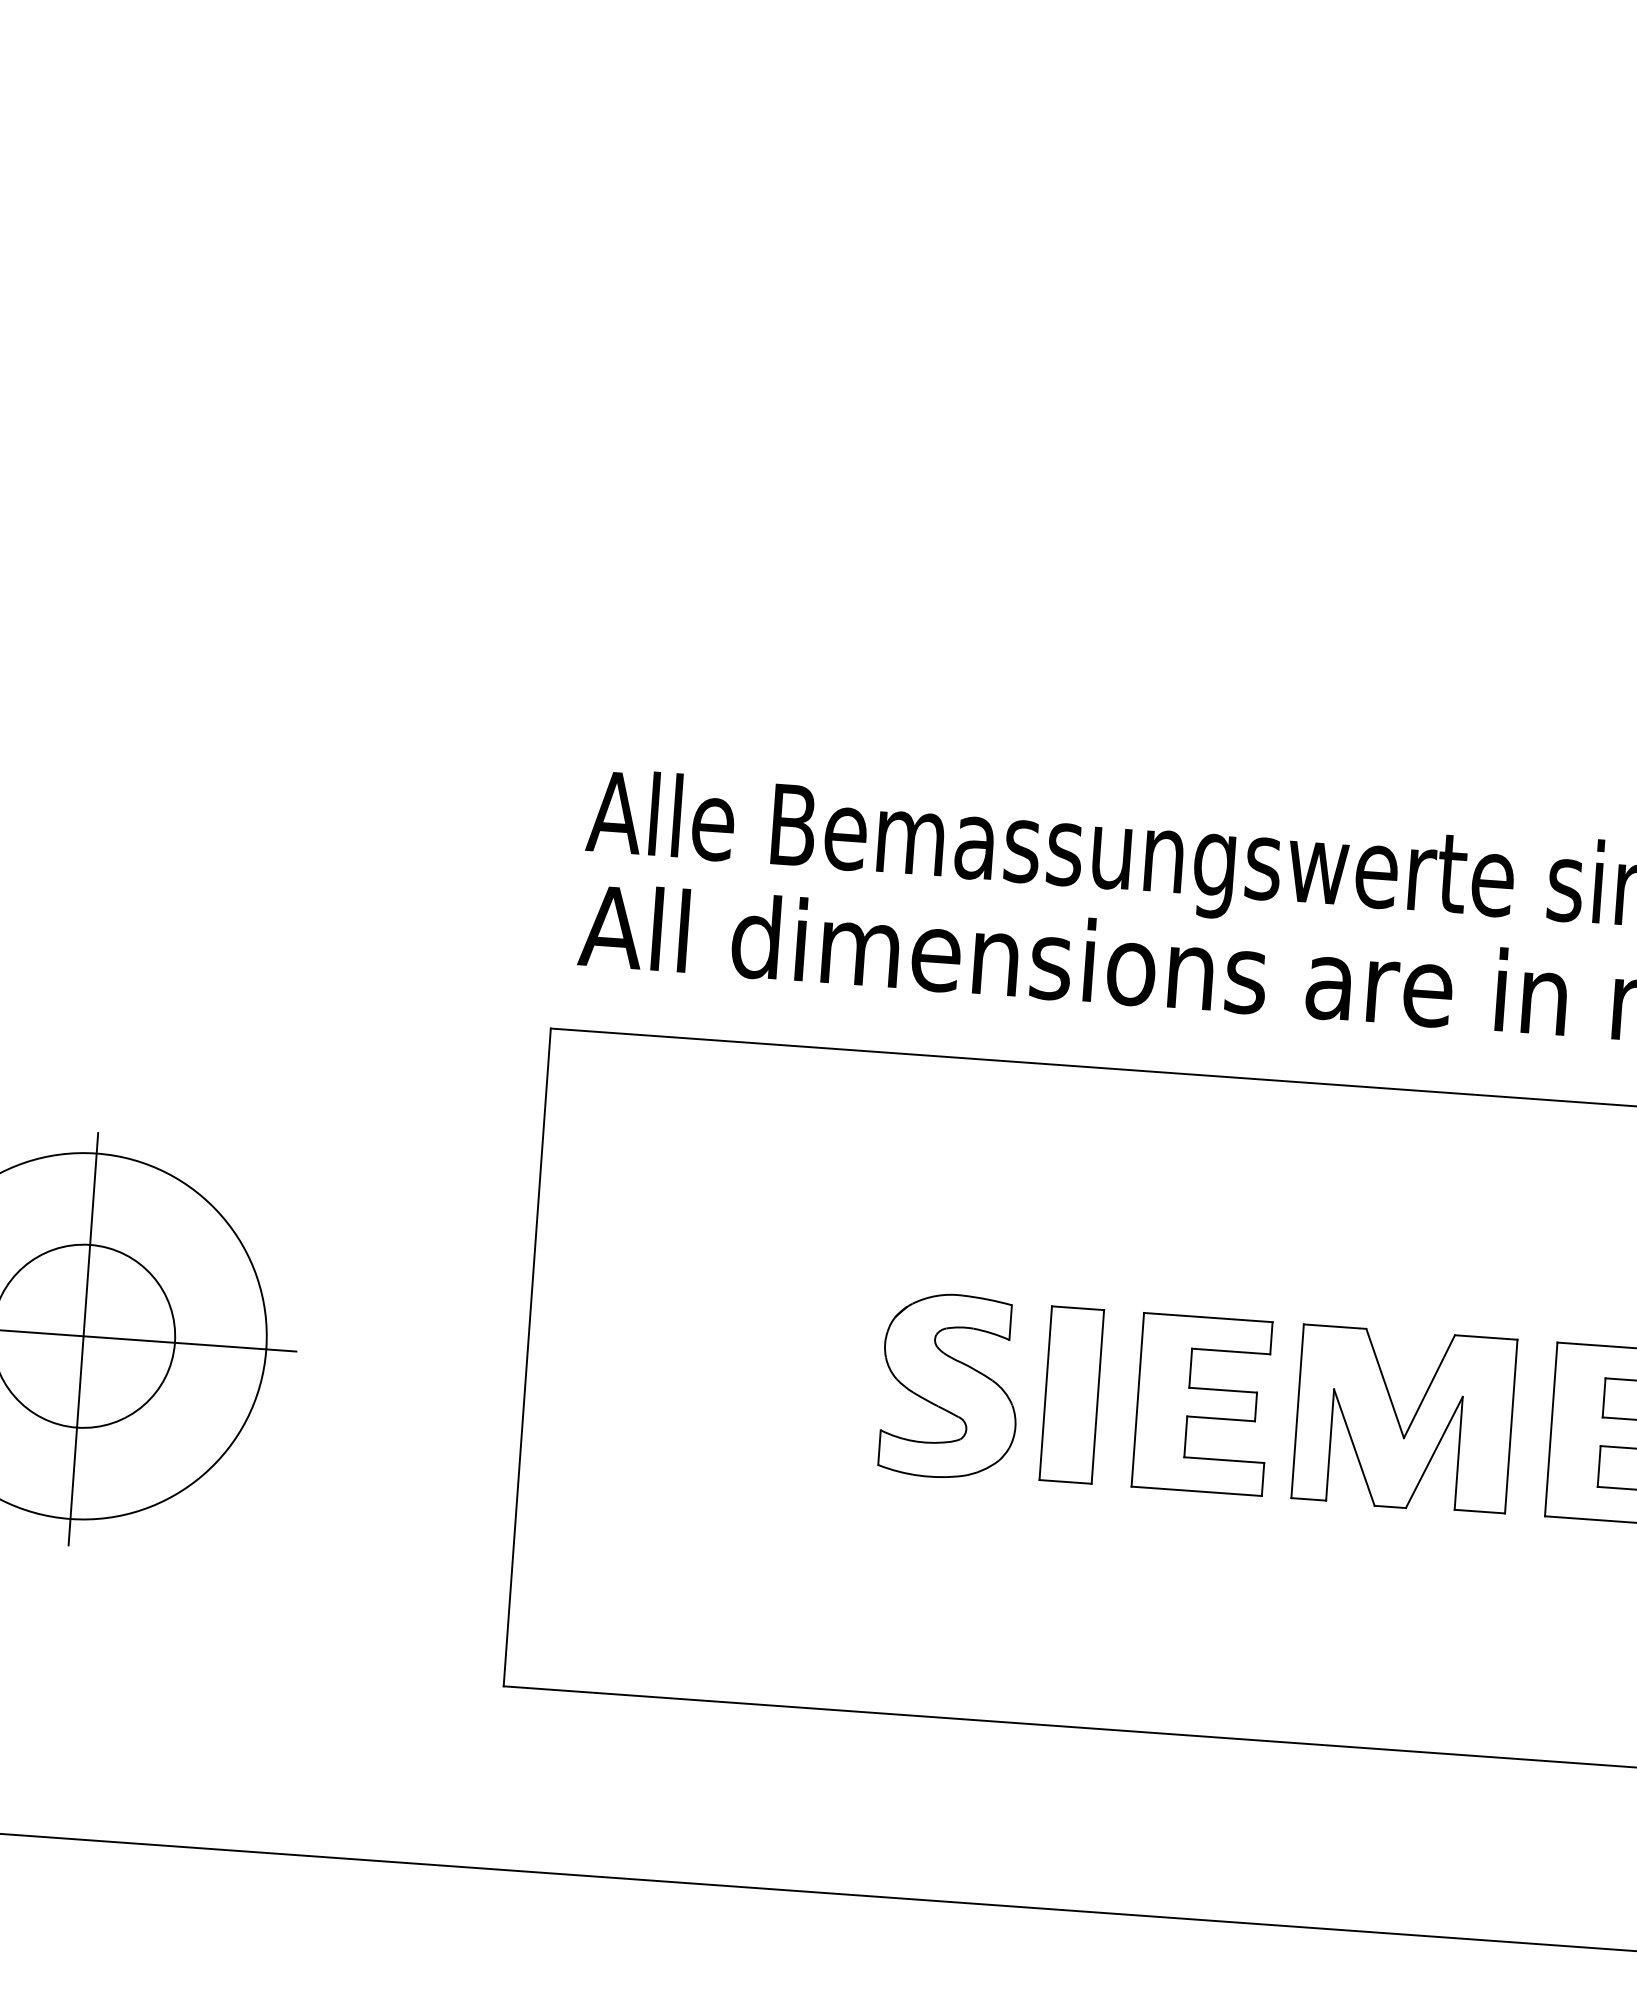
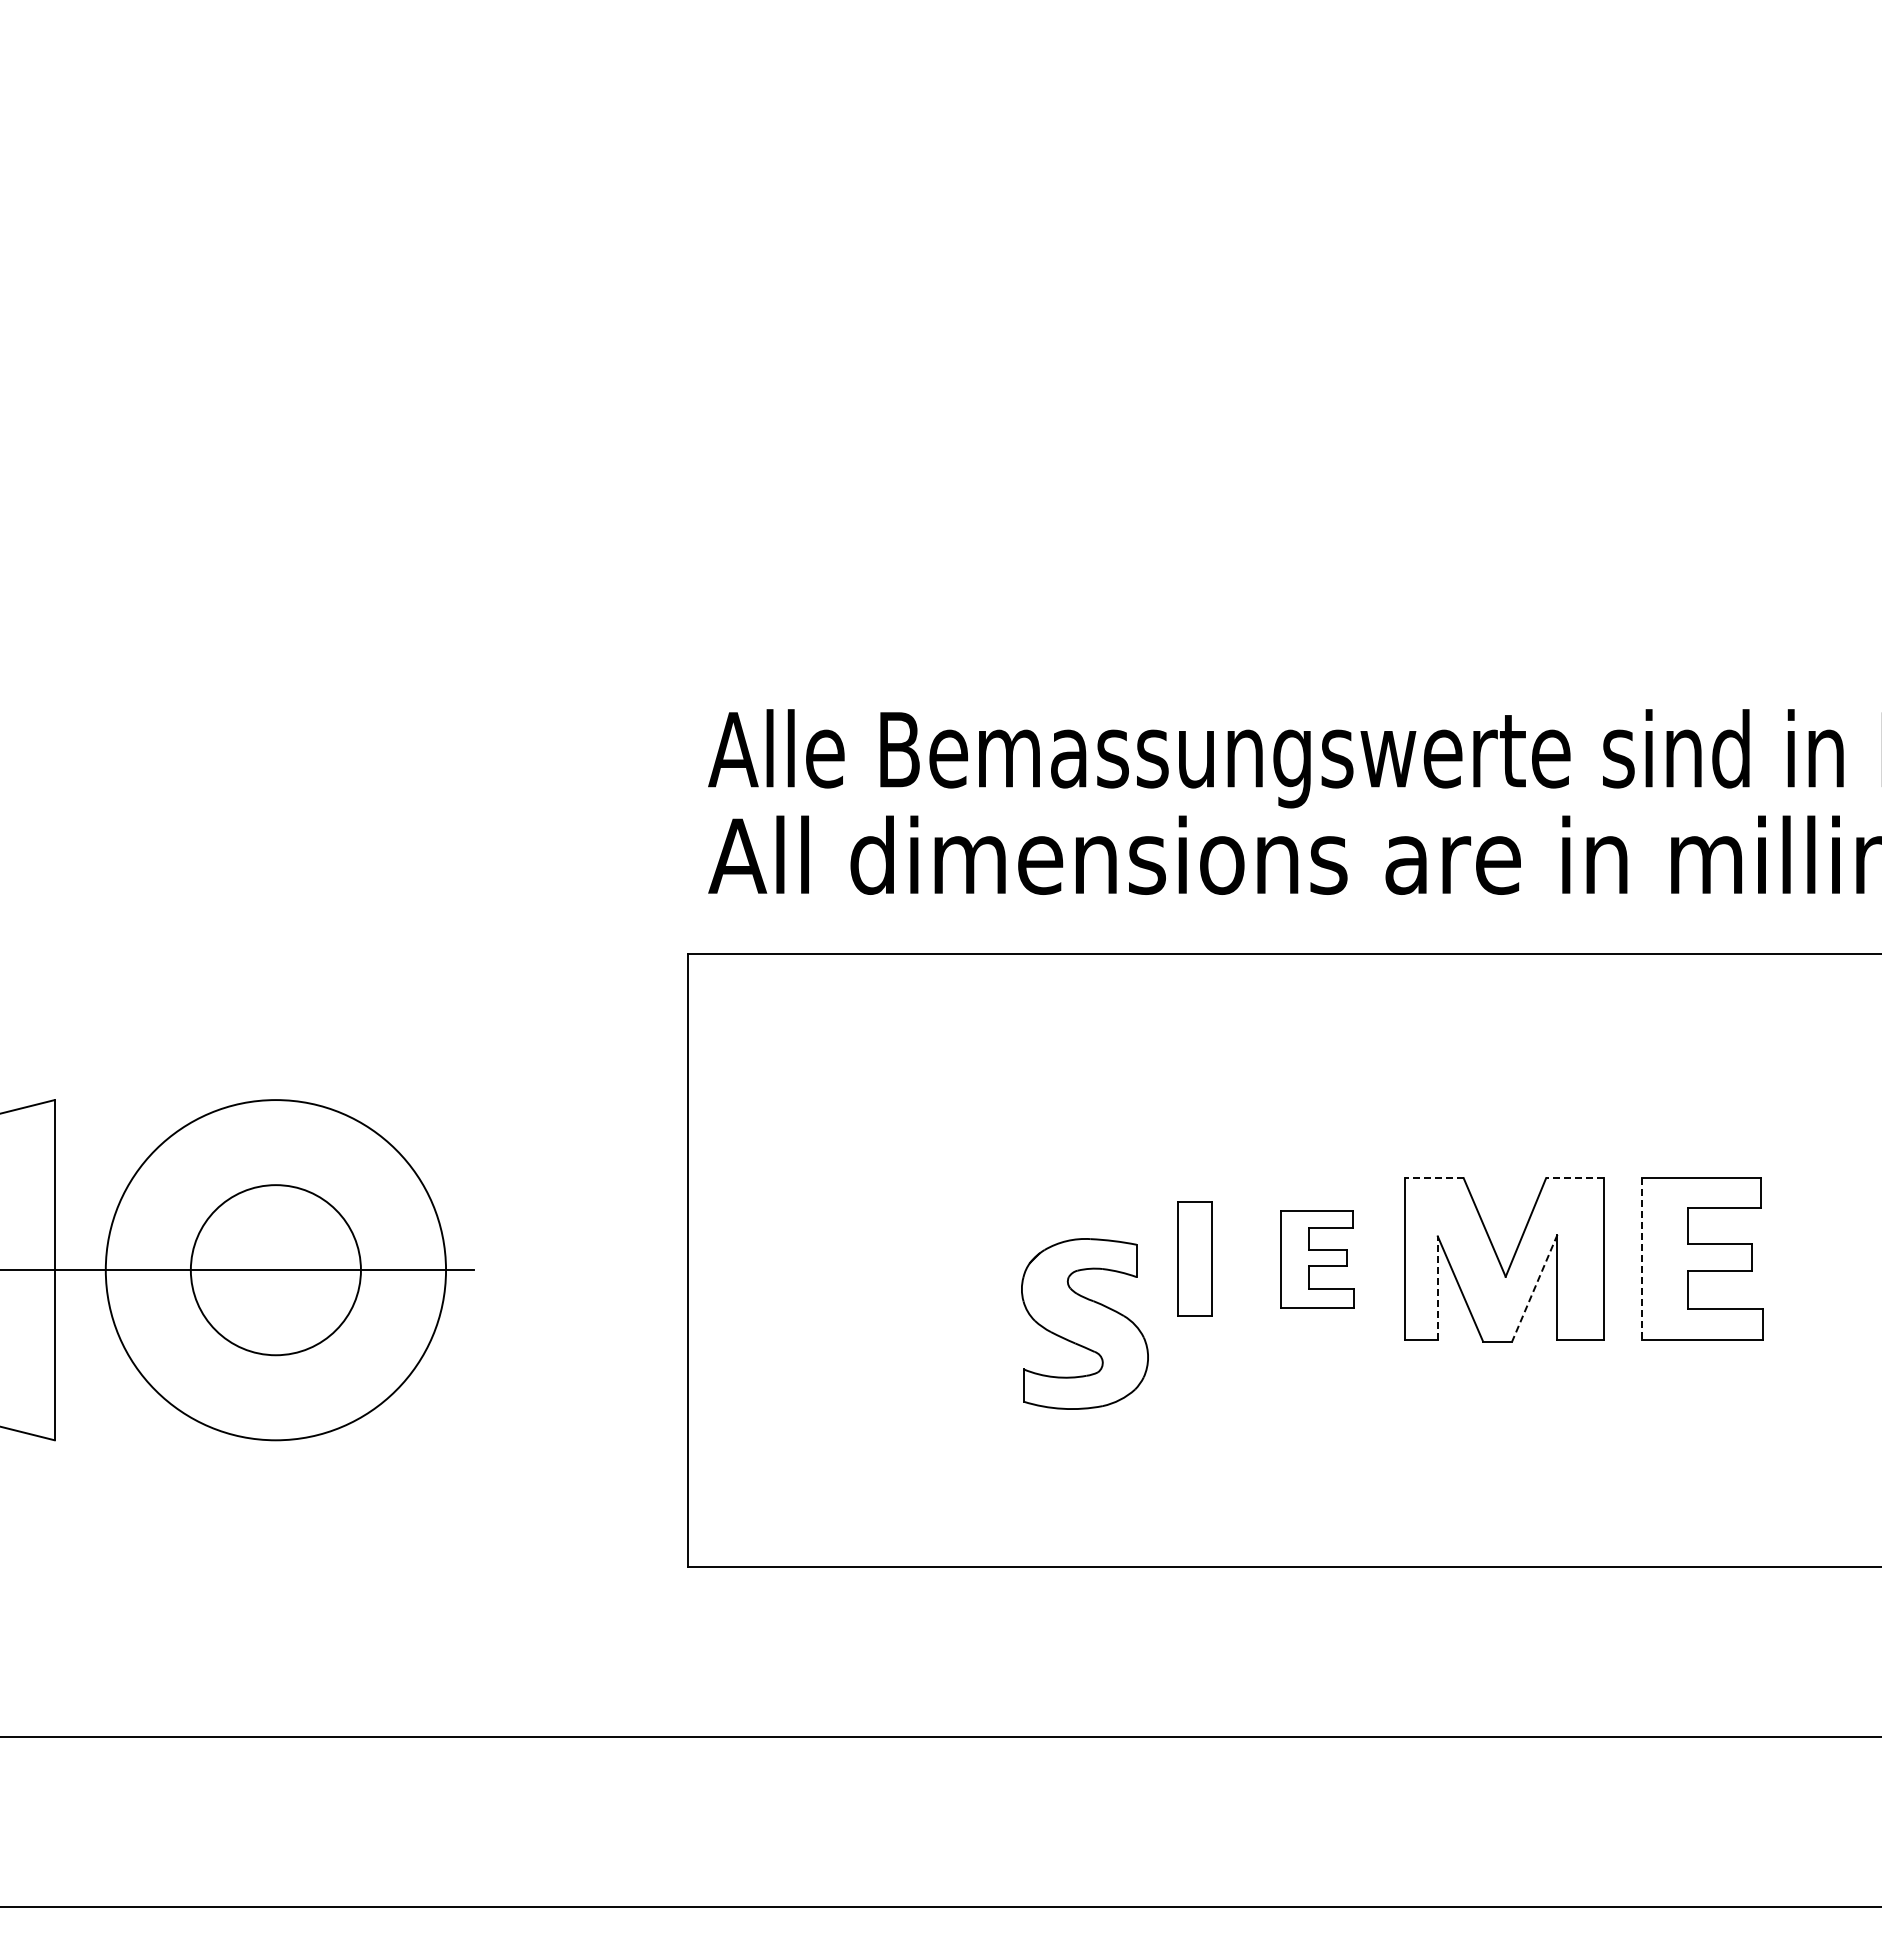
line: (1335, 1327) -> (1434, 1178), solid -> dashed
line: (1485, 1337) -> (1574, 1178), solid -> dashed
line: (82, 1338) -> (275, 1272), removed
part: (949, 1385) -> (1084, 1323), moved
part: (1071, 1394) -> (1194, 1258), size x0.7
part: (1203, 1403) -> (1317, 1258), size x0.6
line: (1551, 1429) -> (1641, 1259), solid -> dashed
line: (1329, 1445) -> (1437, 1288), solid -> dashed
line: (1433, 1452) -> (1534, 1288), solid -> dashed

